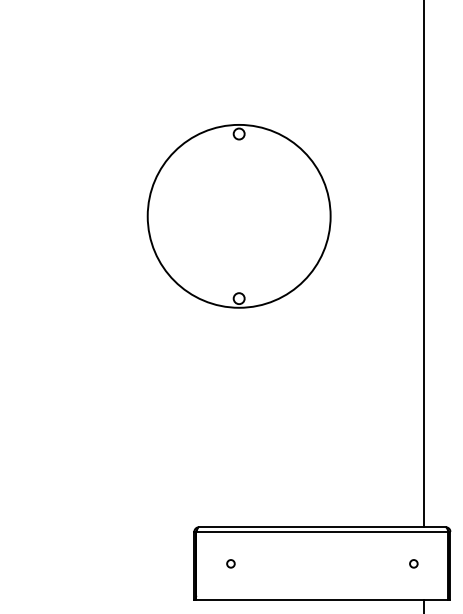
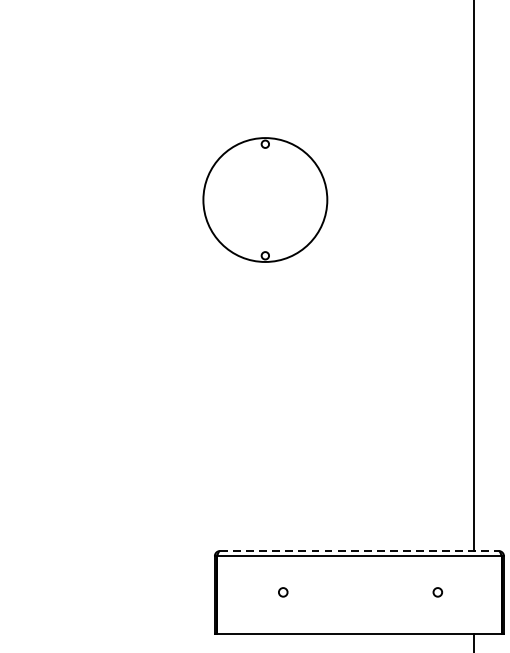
part: (238, 216) -> (264, 200), size x0.6
line: (322, 527) -> (359, 551), solid -> dashed
circle: (230, 563) -> (282, 591), moved
circle: (413, 563) -> (437, 591), moved

